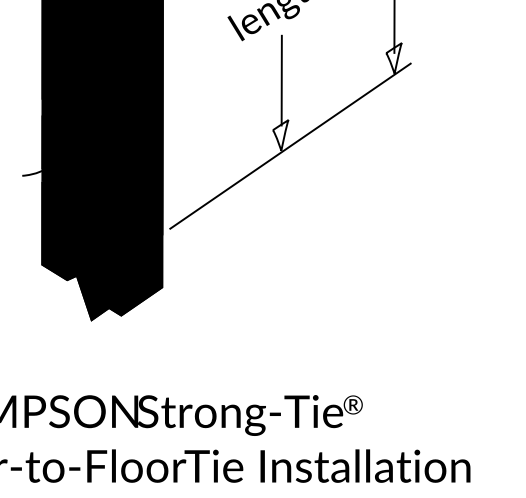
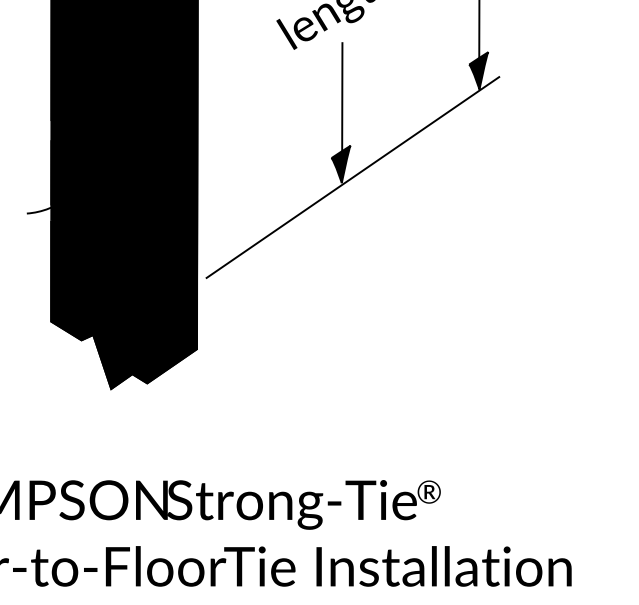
fill: (393, 58) -> (478, 70), added
fill: (280, 135) -> (340, 164), added

